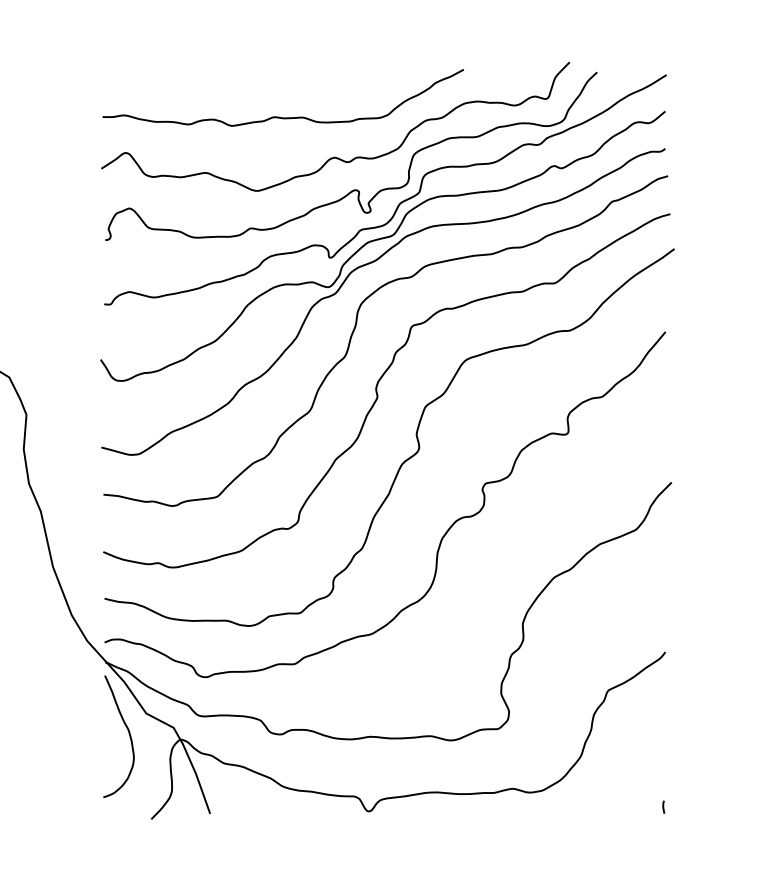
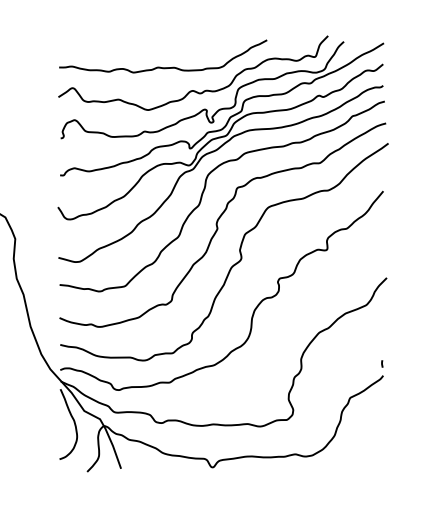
line: (664, 806) -> (382, 363), moved

